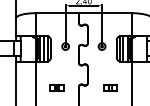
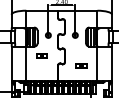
part: (56, 87) -> (41, 55), moved

